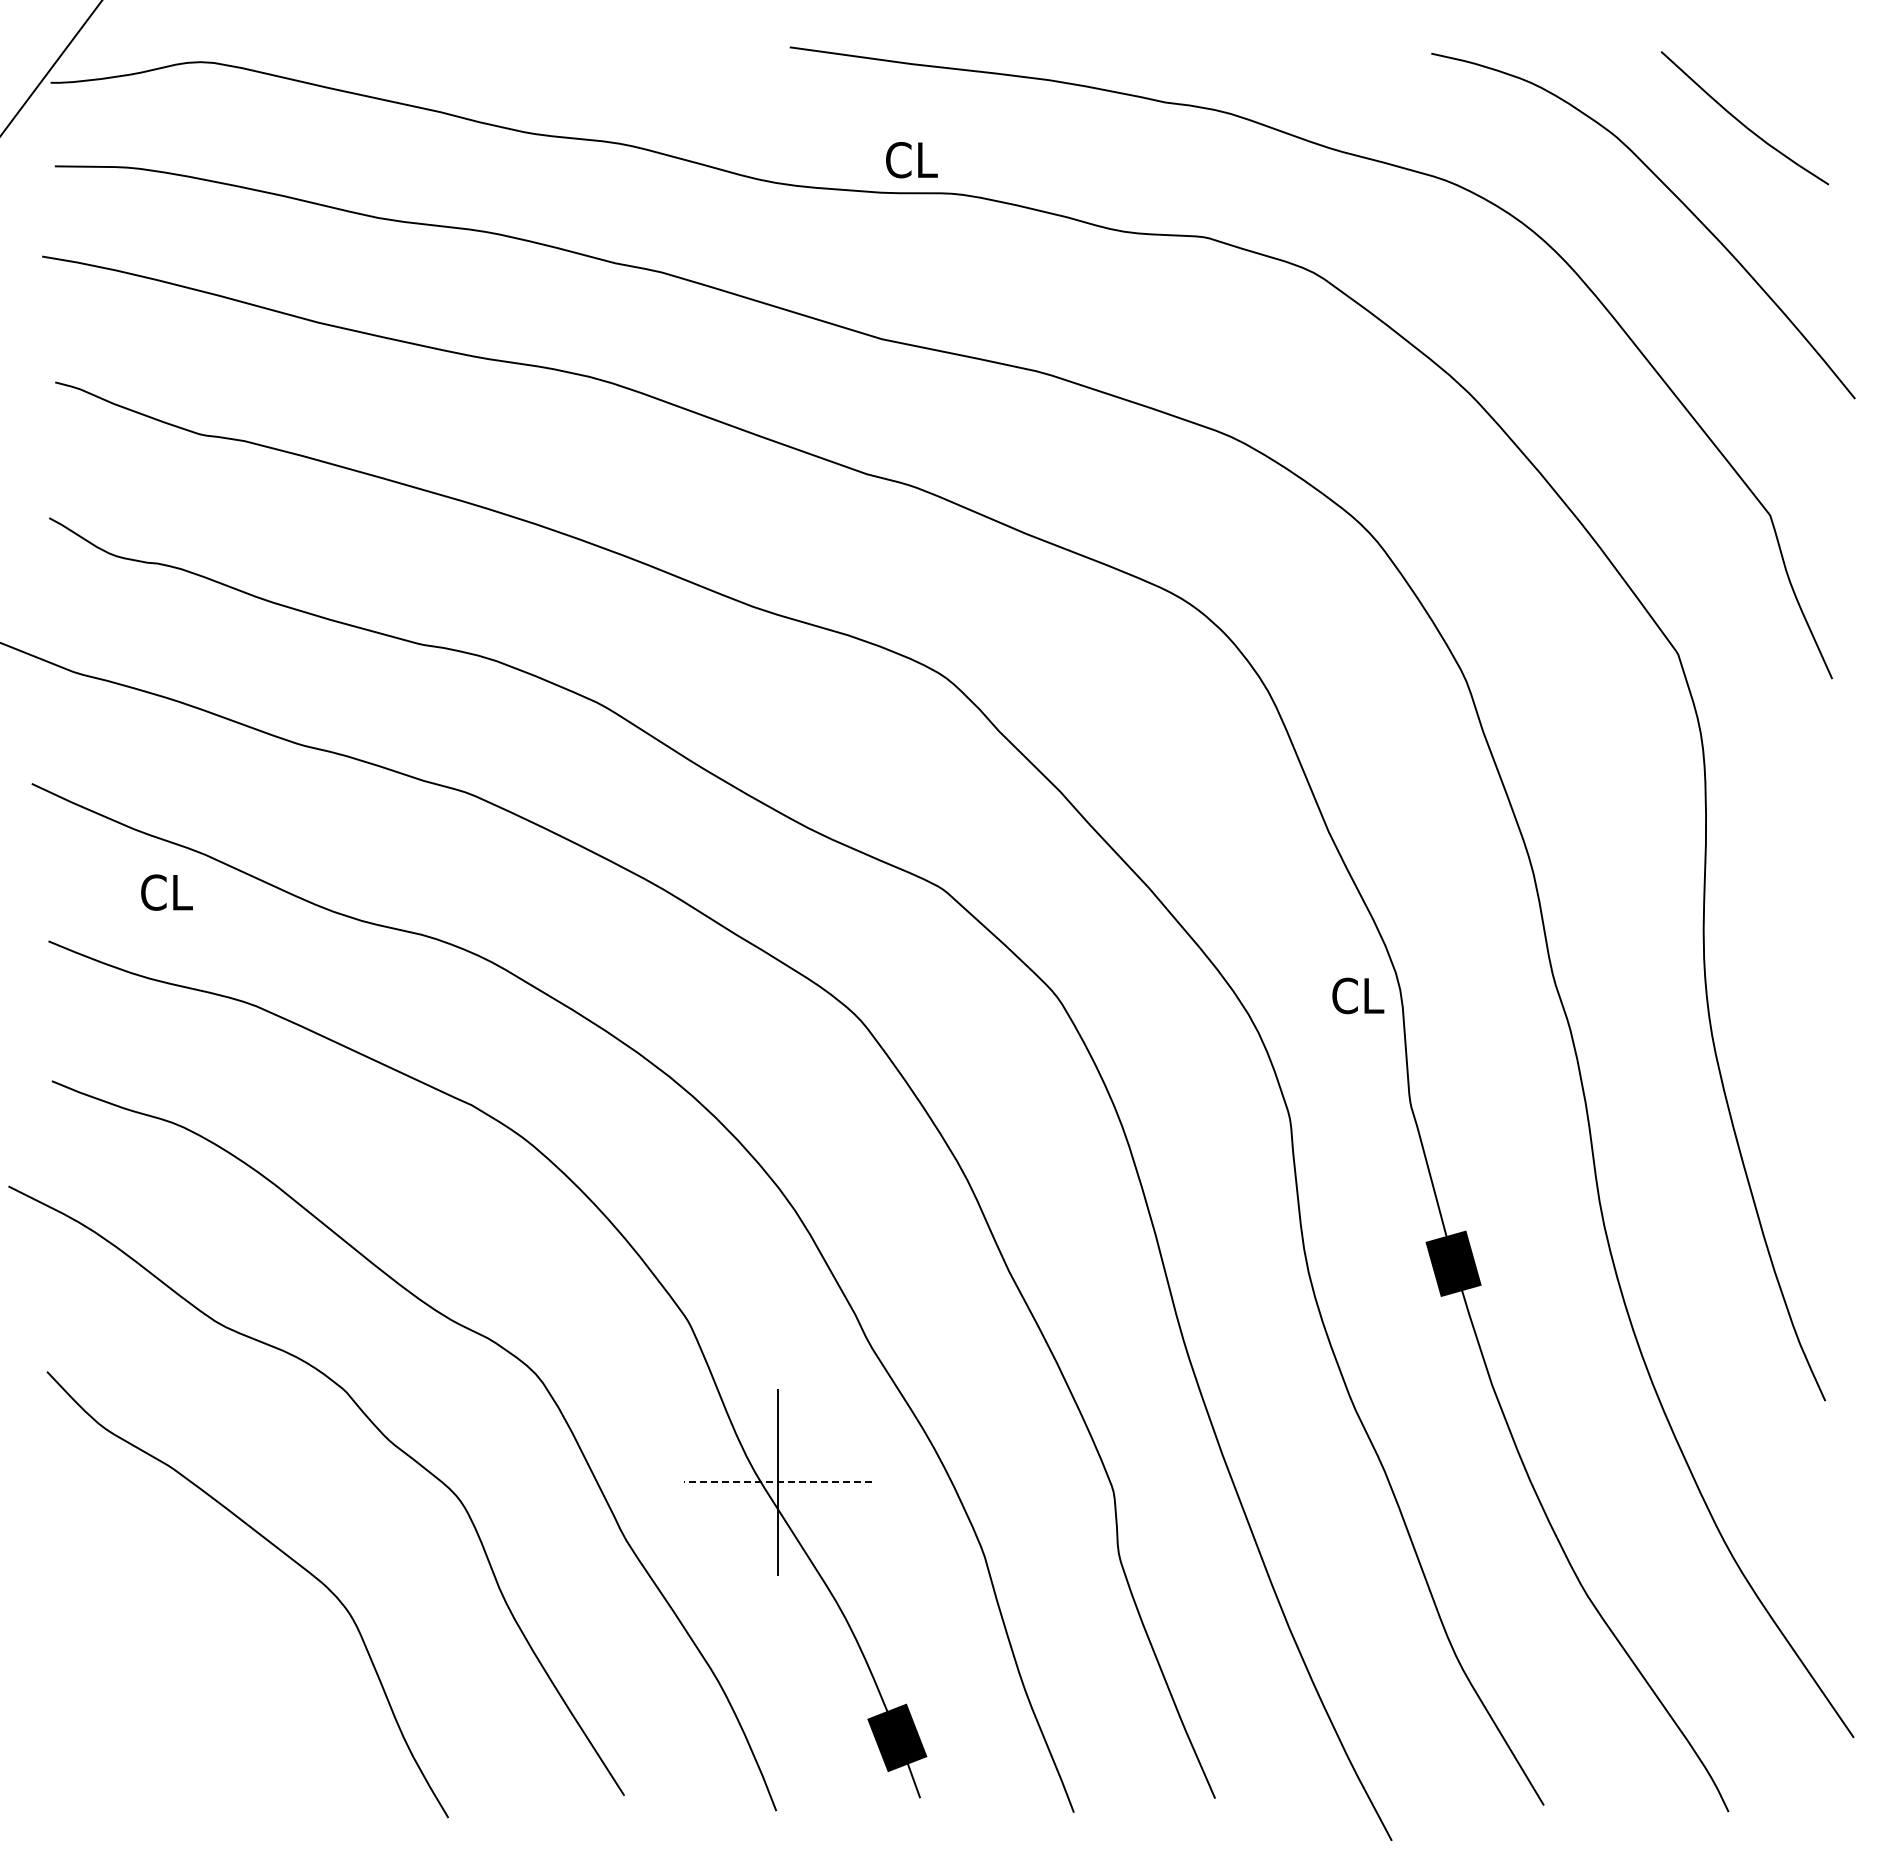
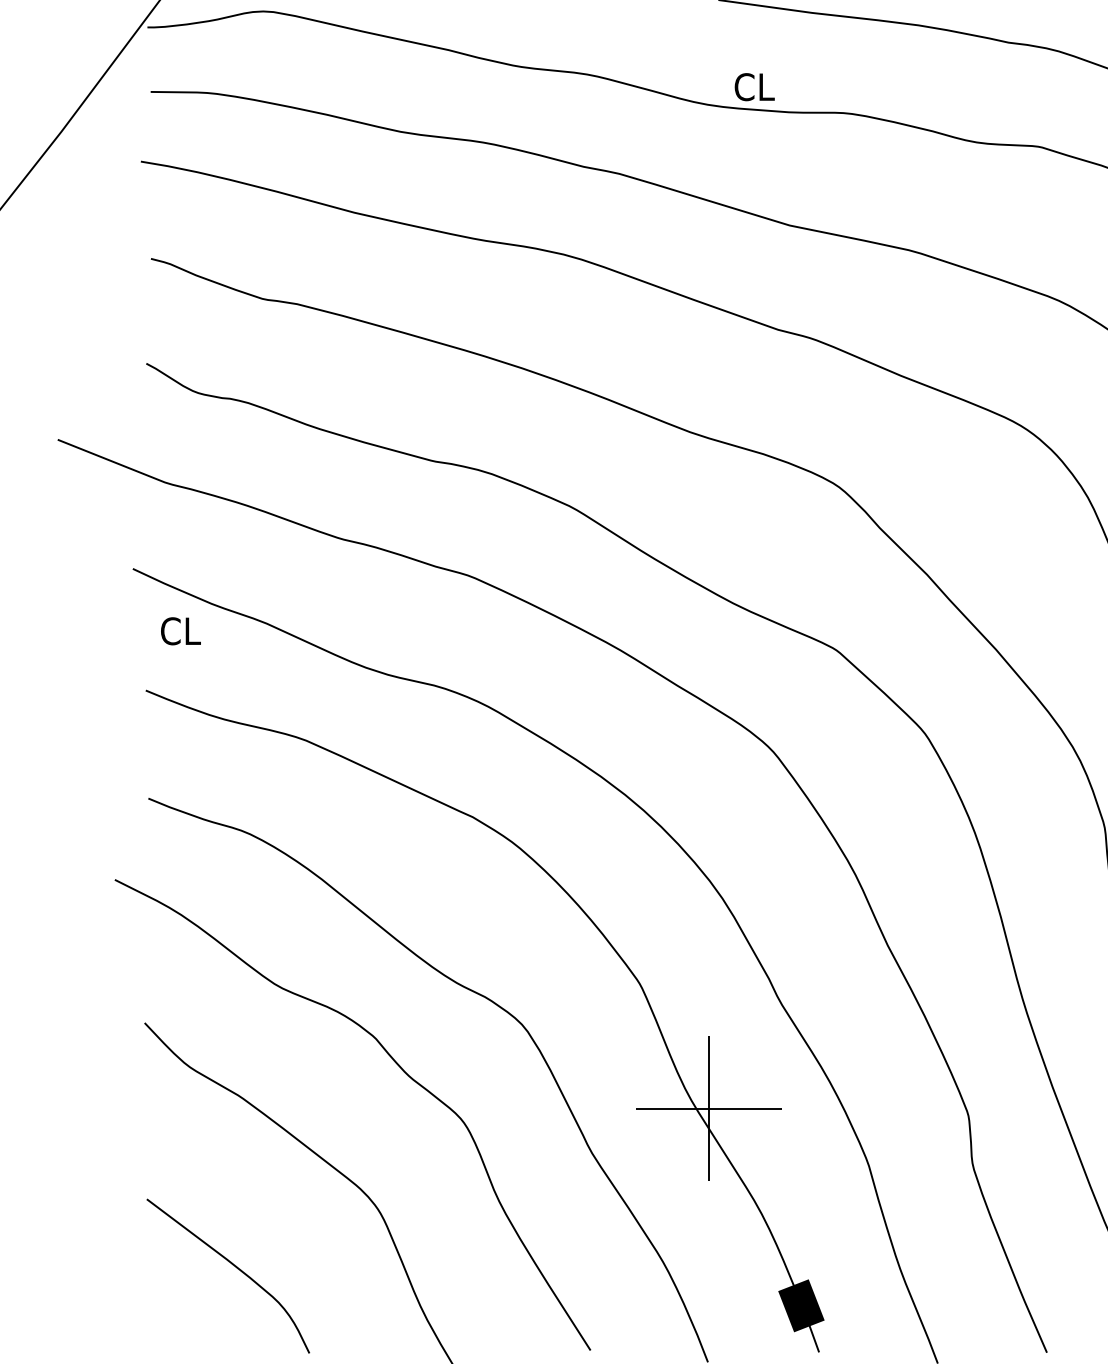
text: (911, 160) -> (754, 87), moved
text: (166, 892) -> (180, 631), moved
line: (777, 1482) -> (708, 1108), dashed -> solid
curve: (163, 1687) -> (234, 1266), added

